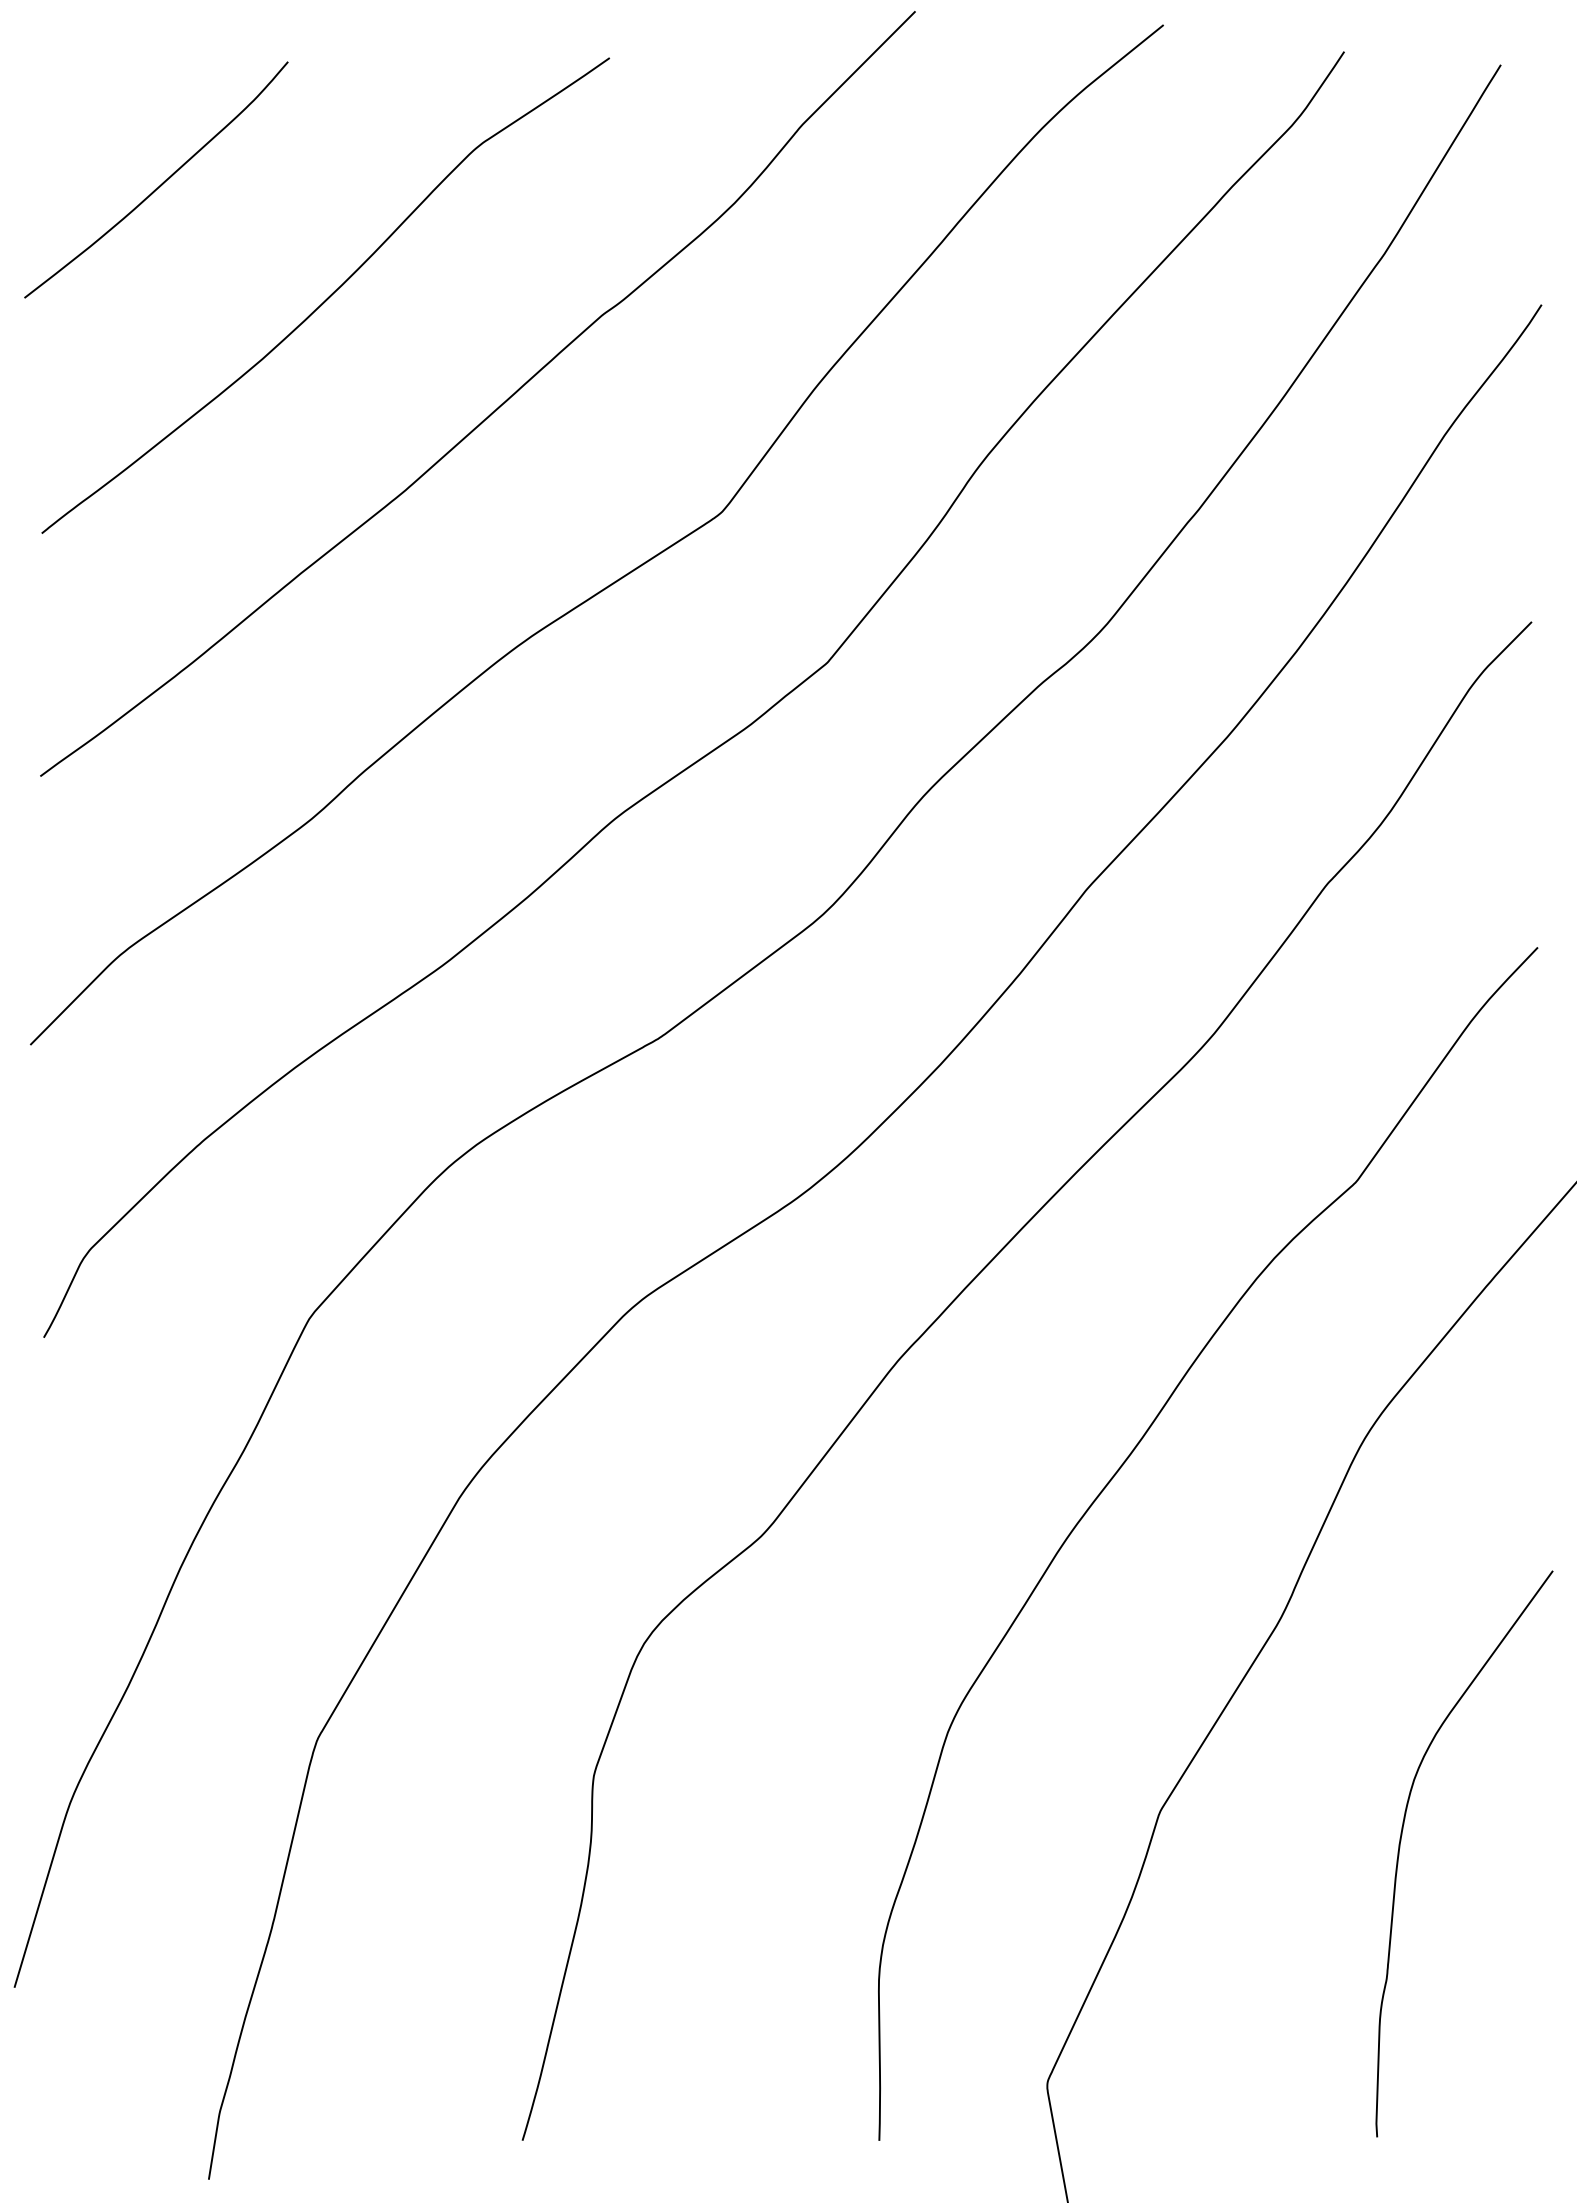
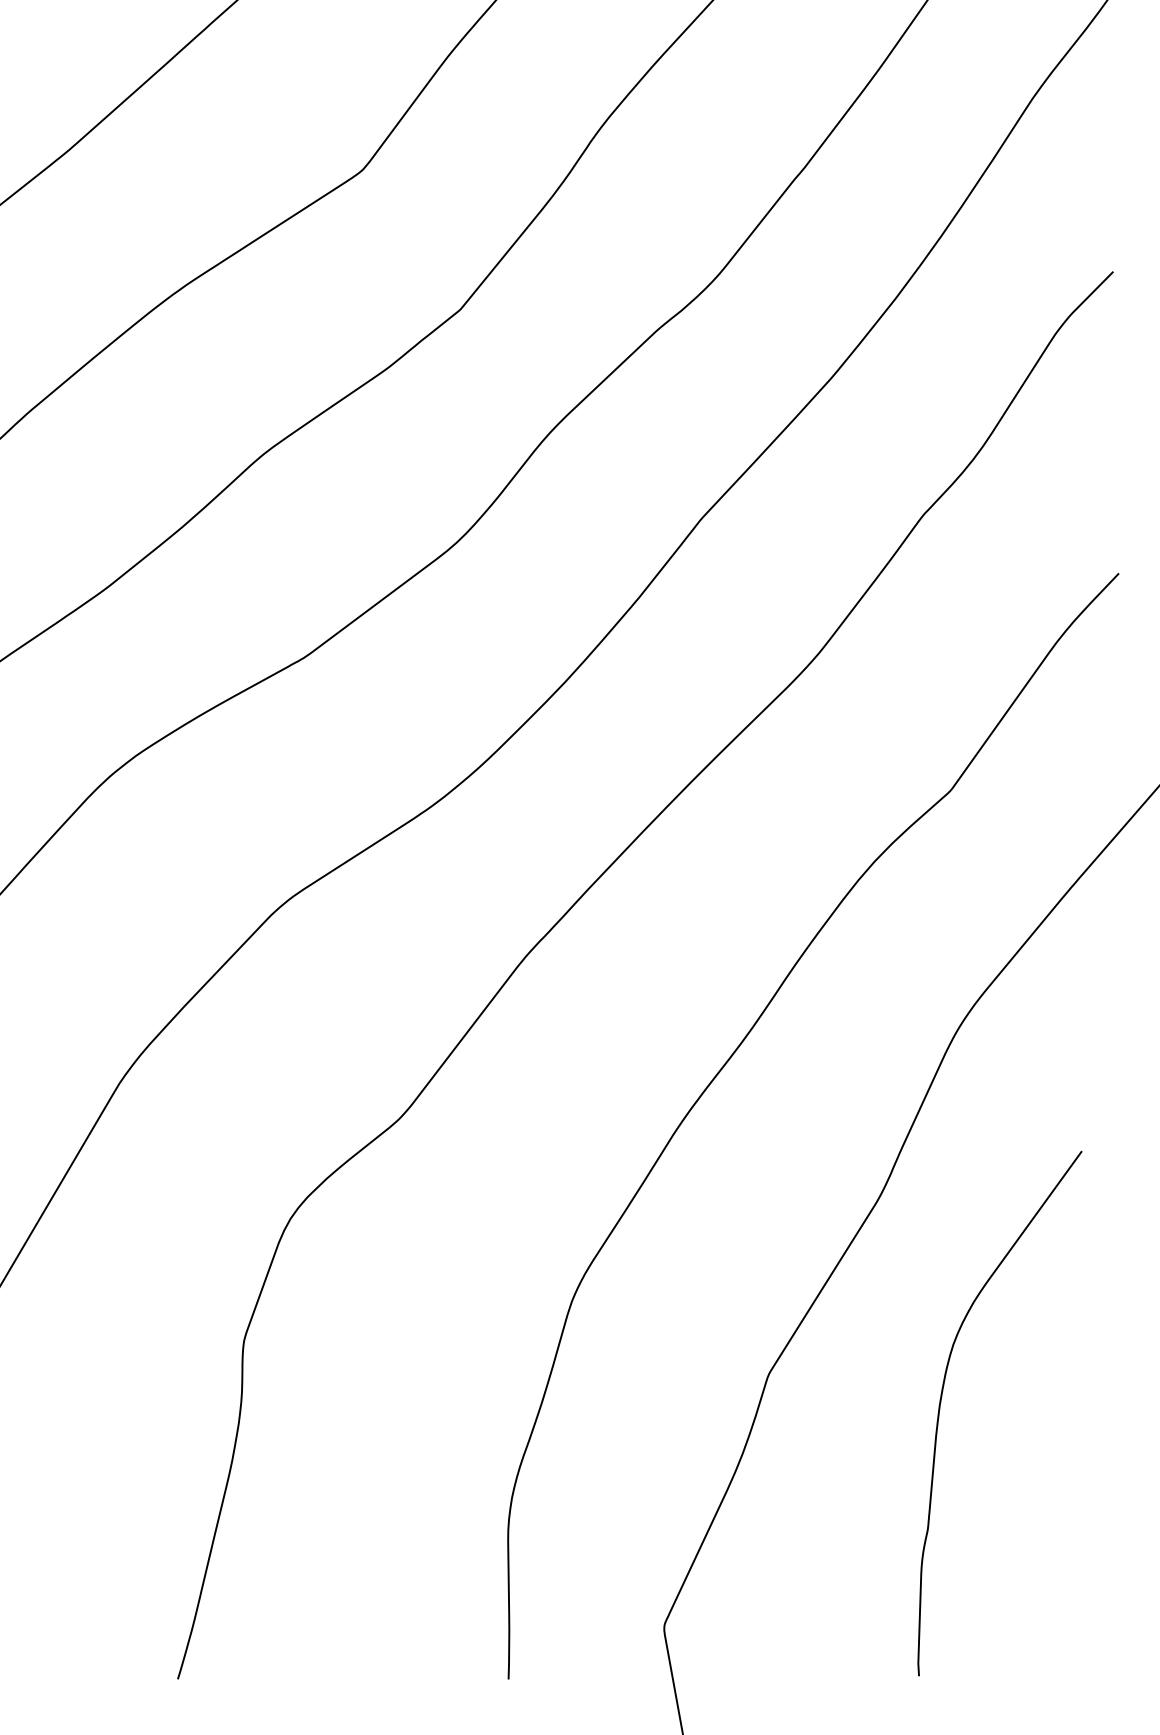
curve: (1401, 1841) -> (941, 1402), moved

